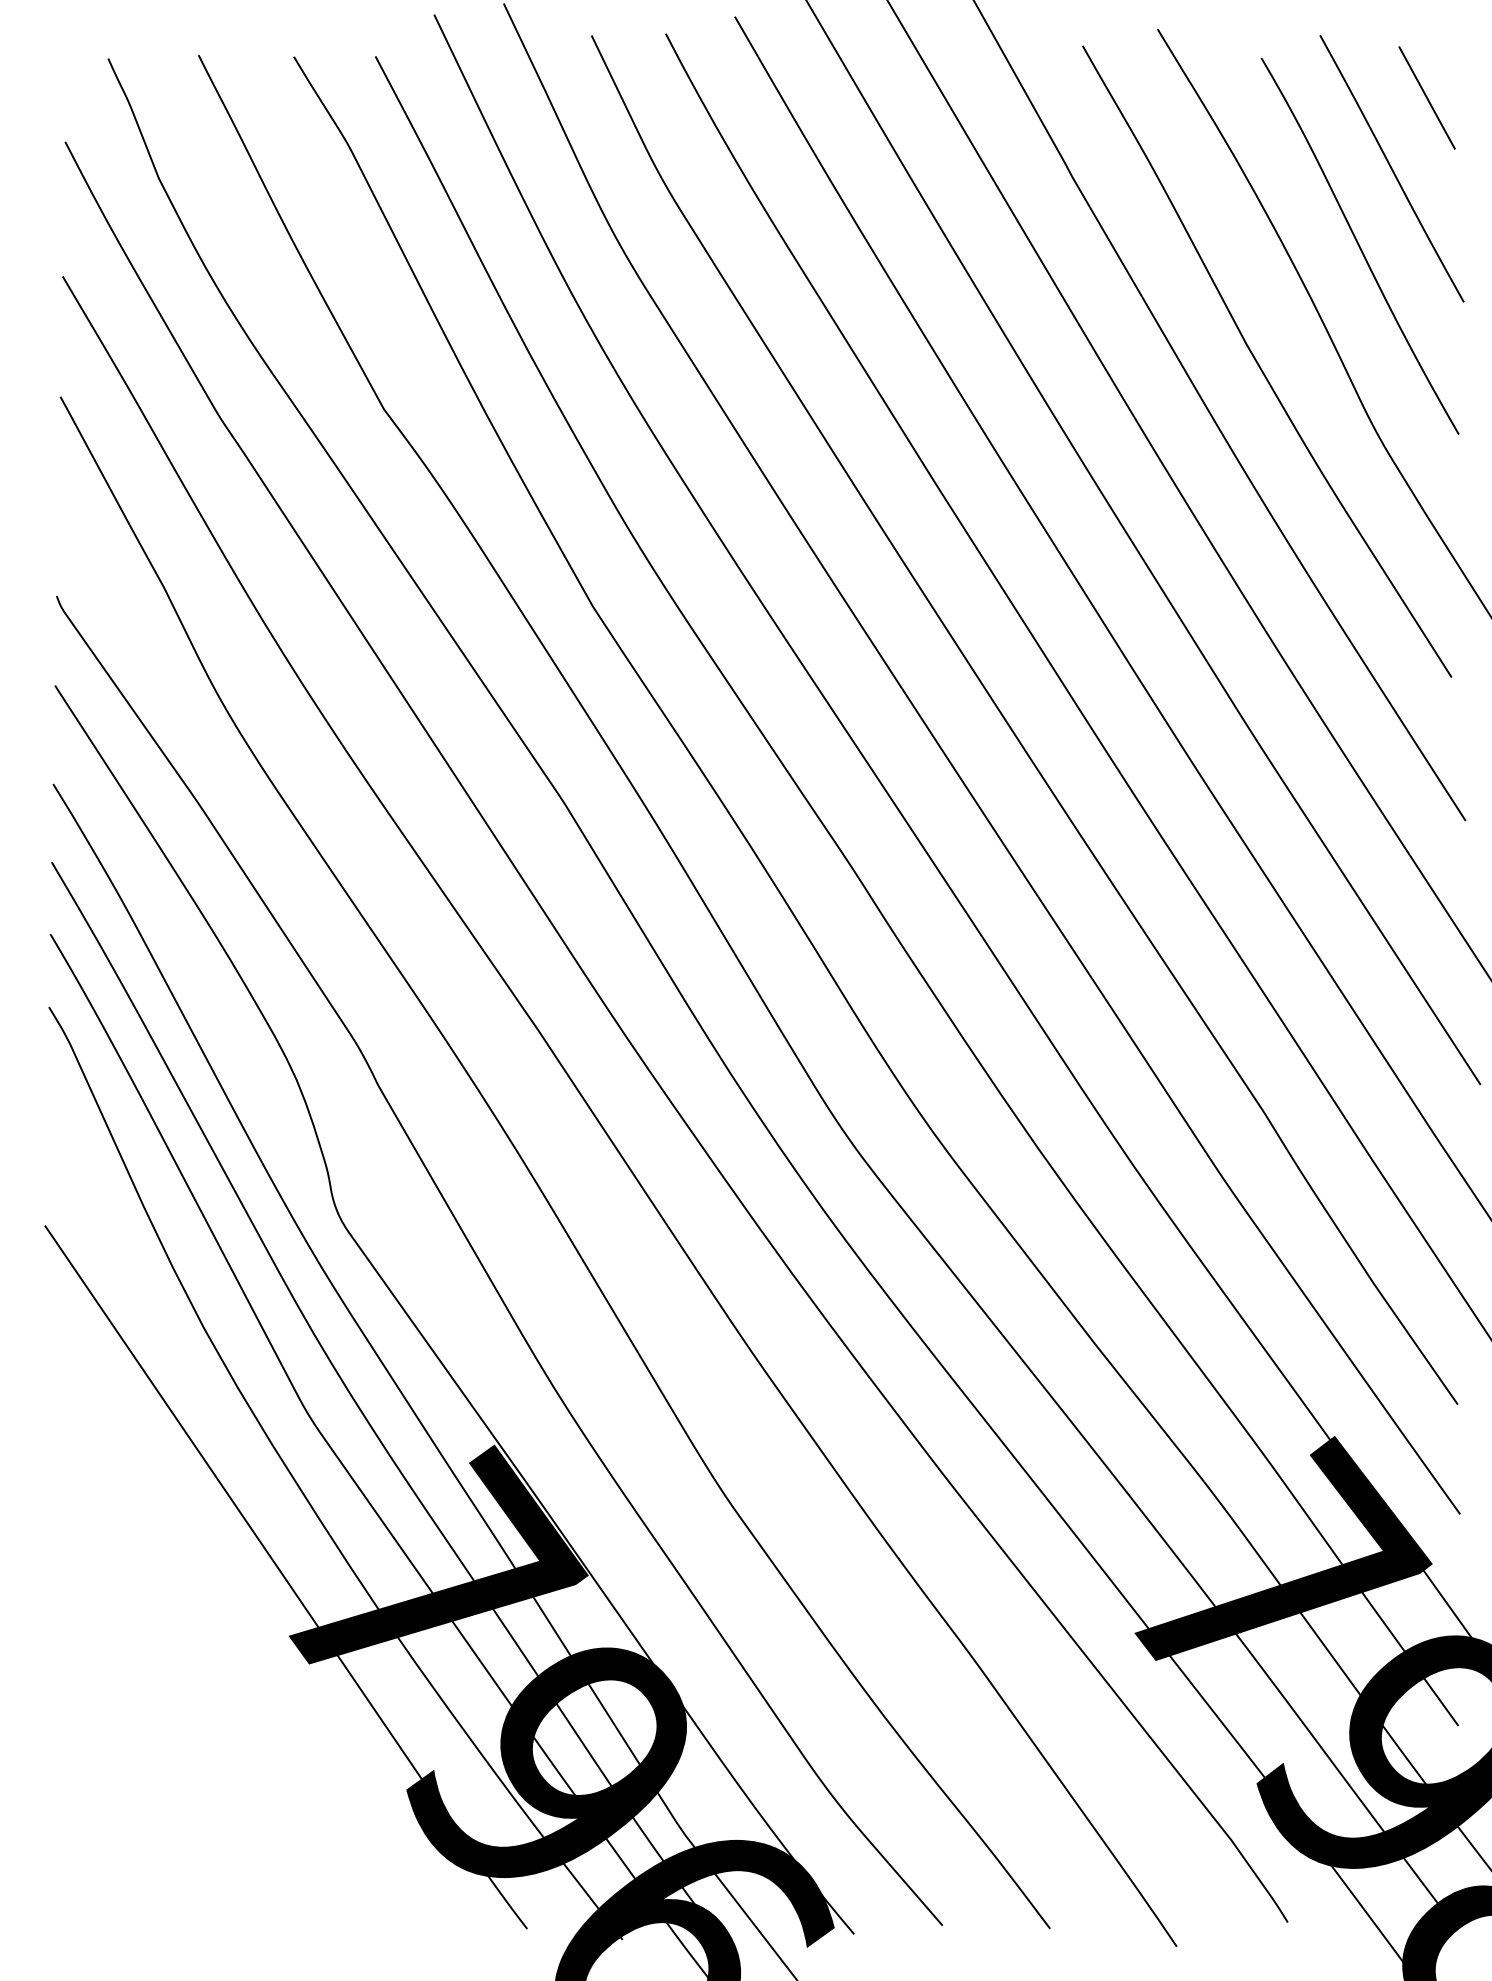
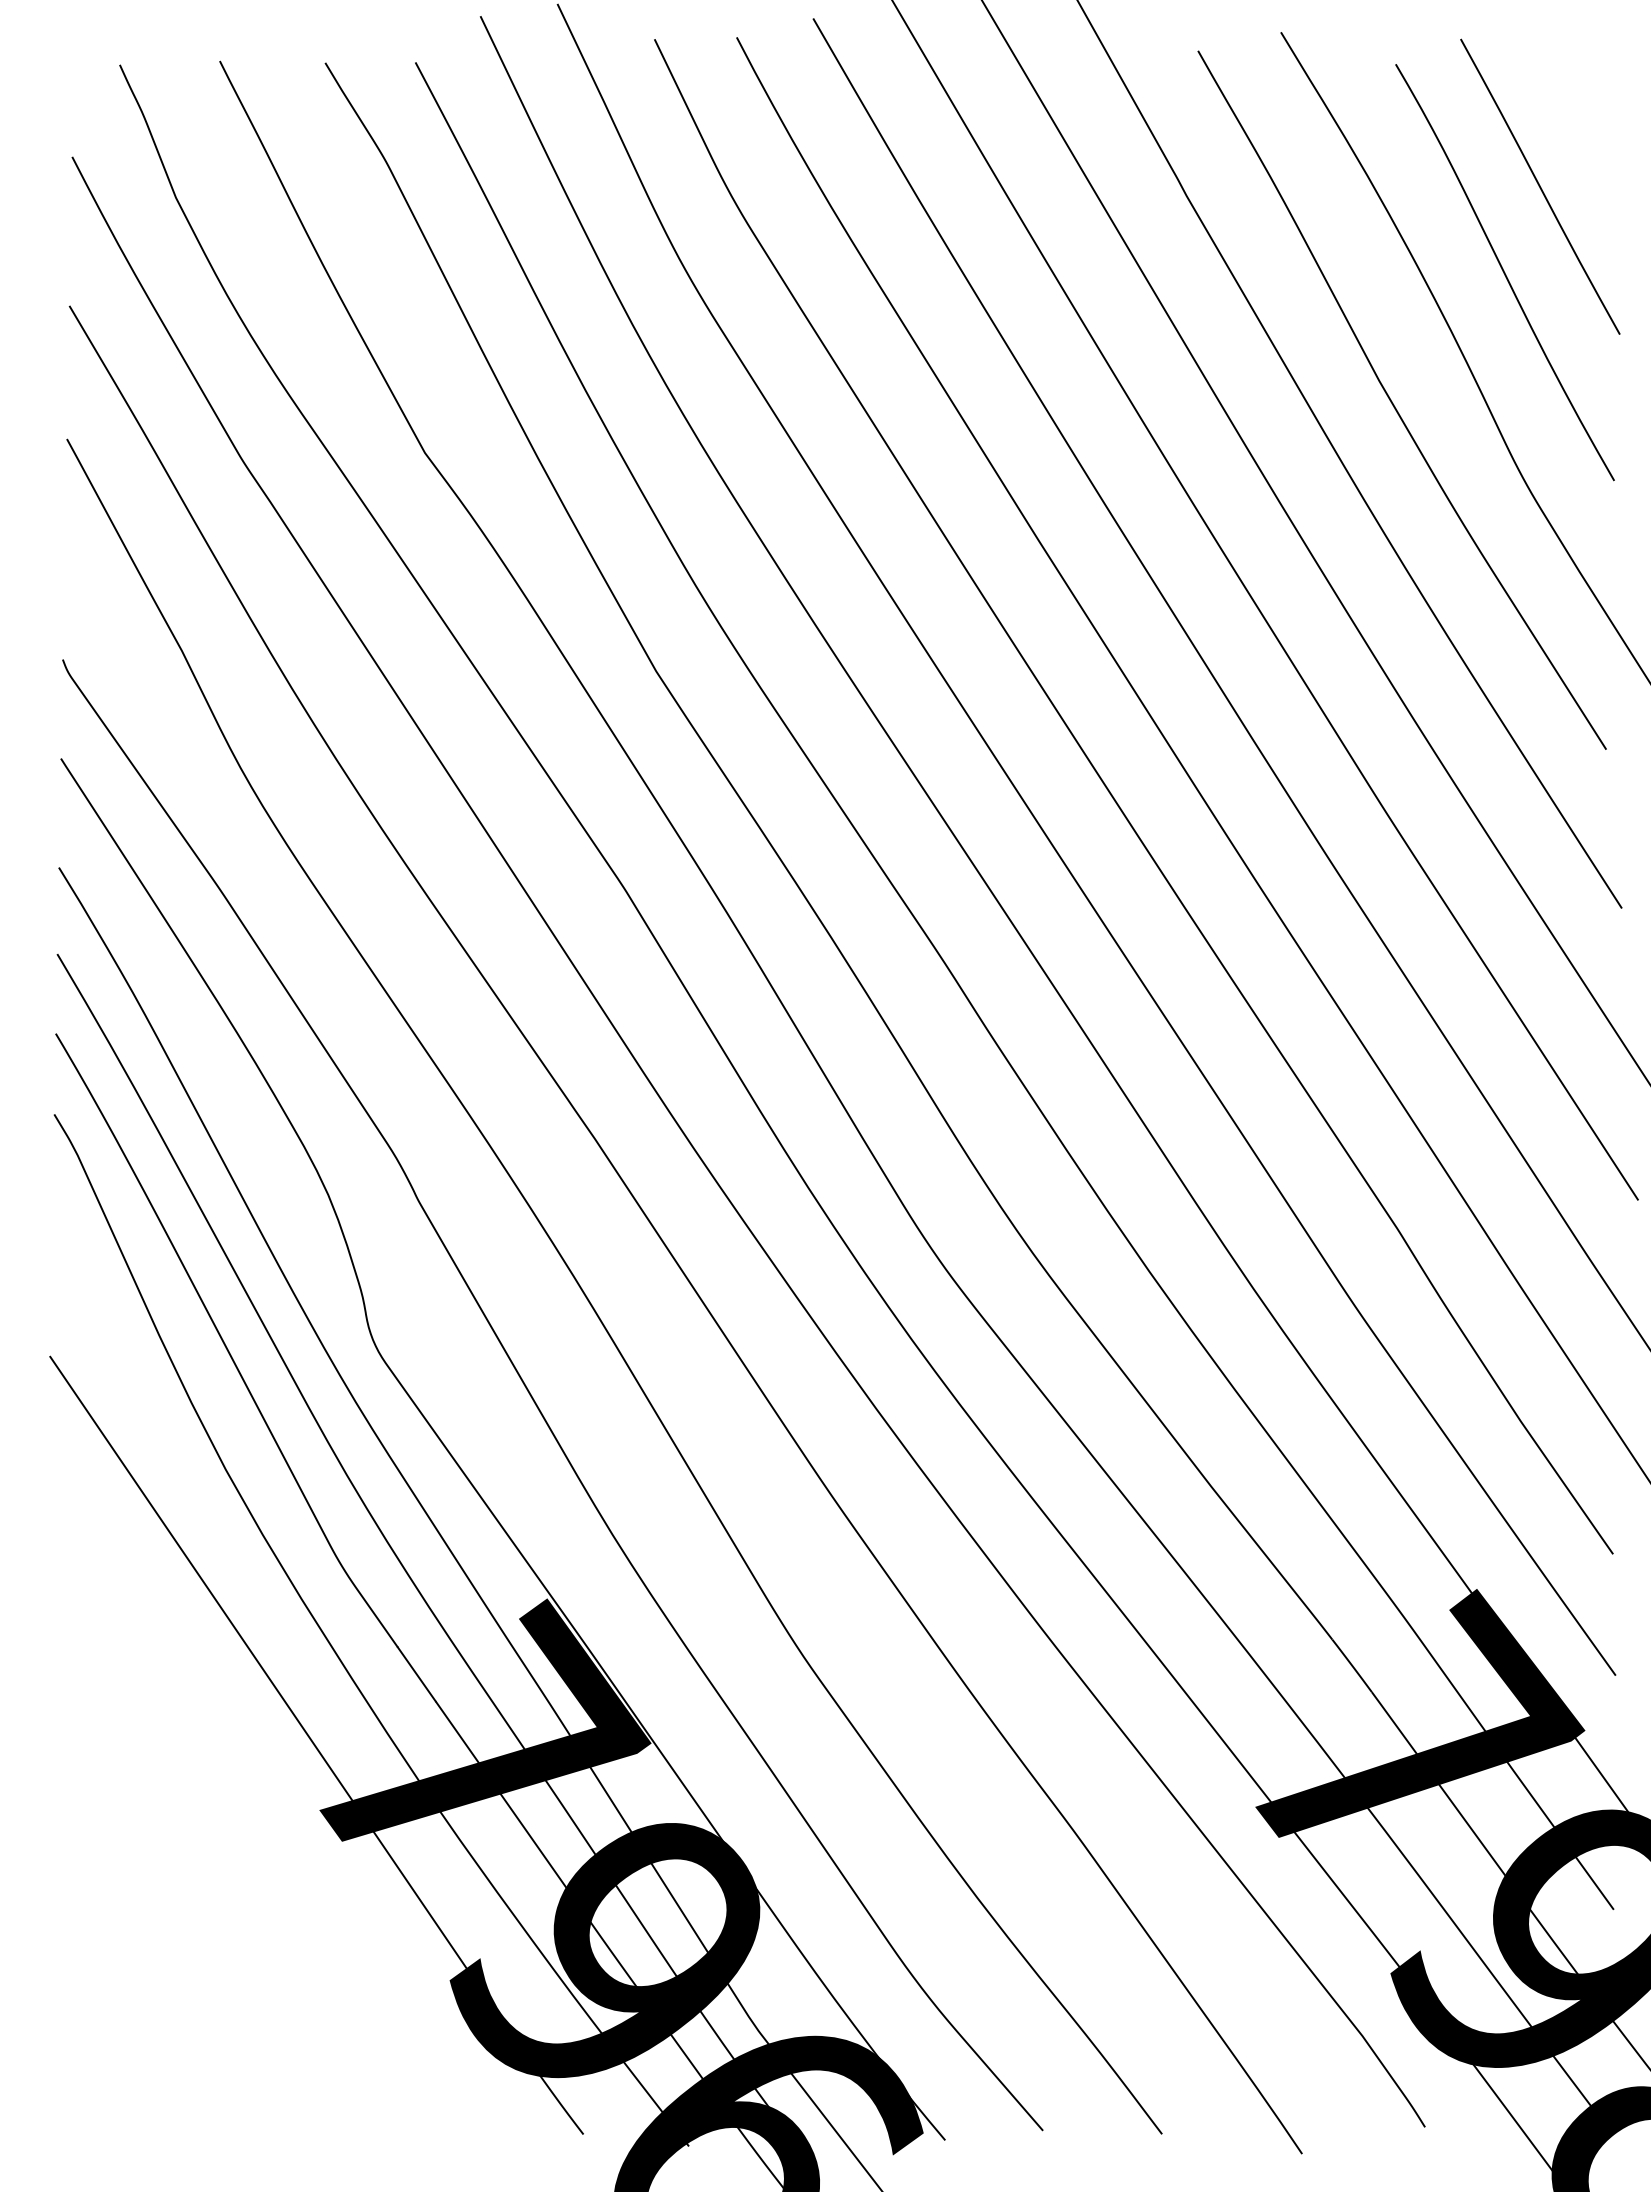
line: (1426, 97) -> (1578, 107), removed

